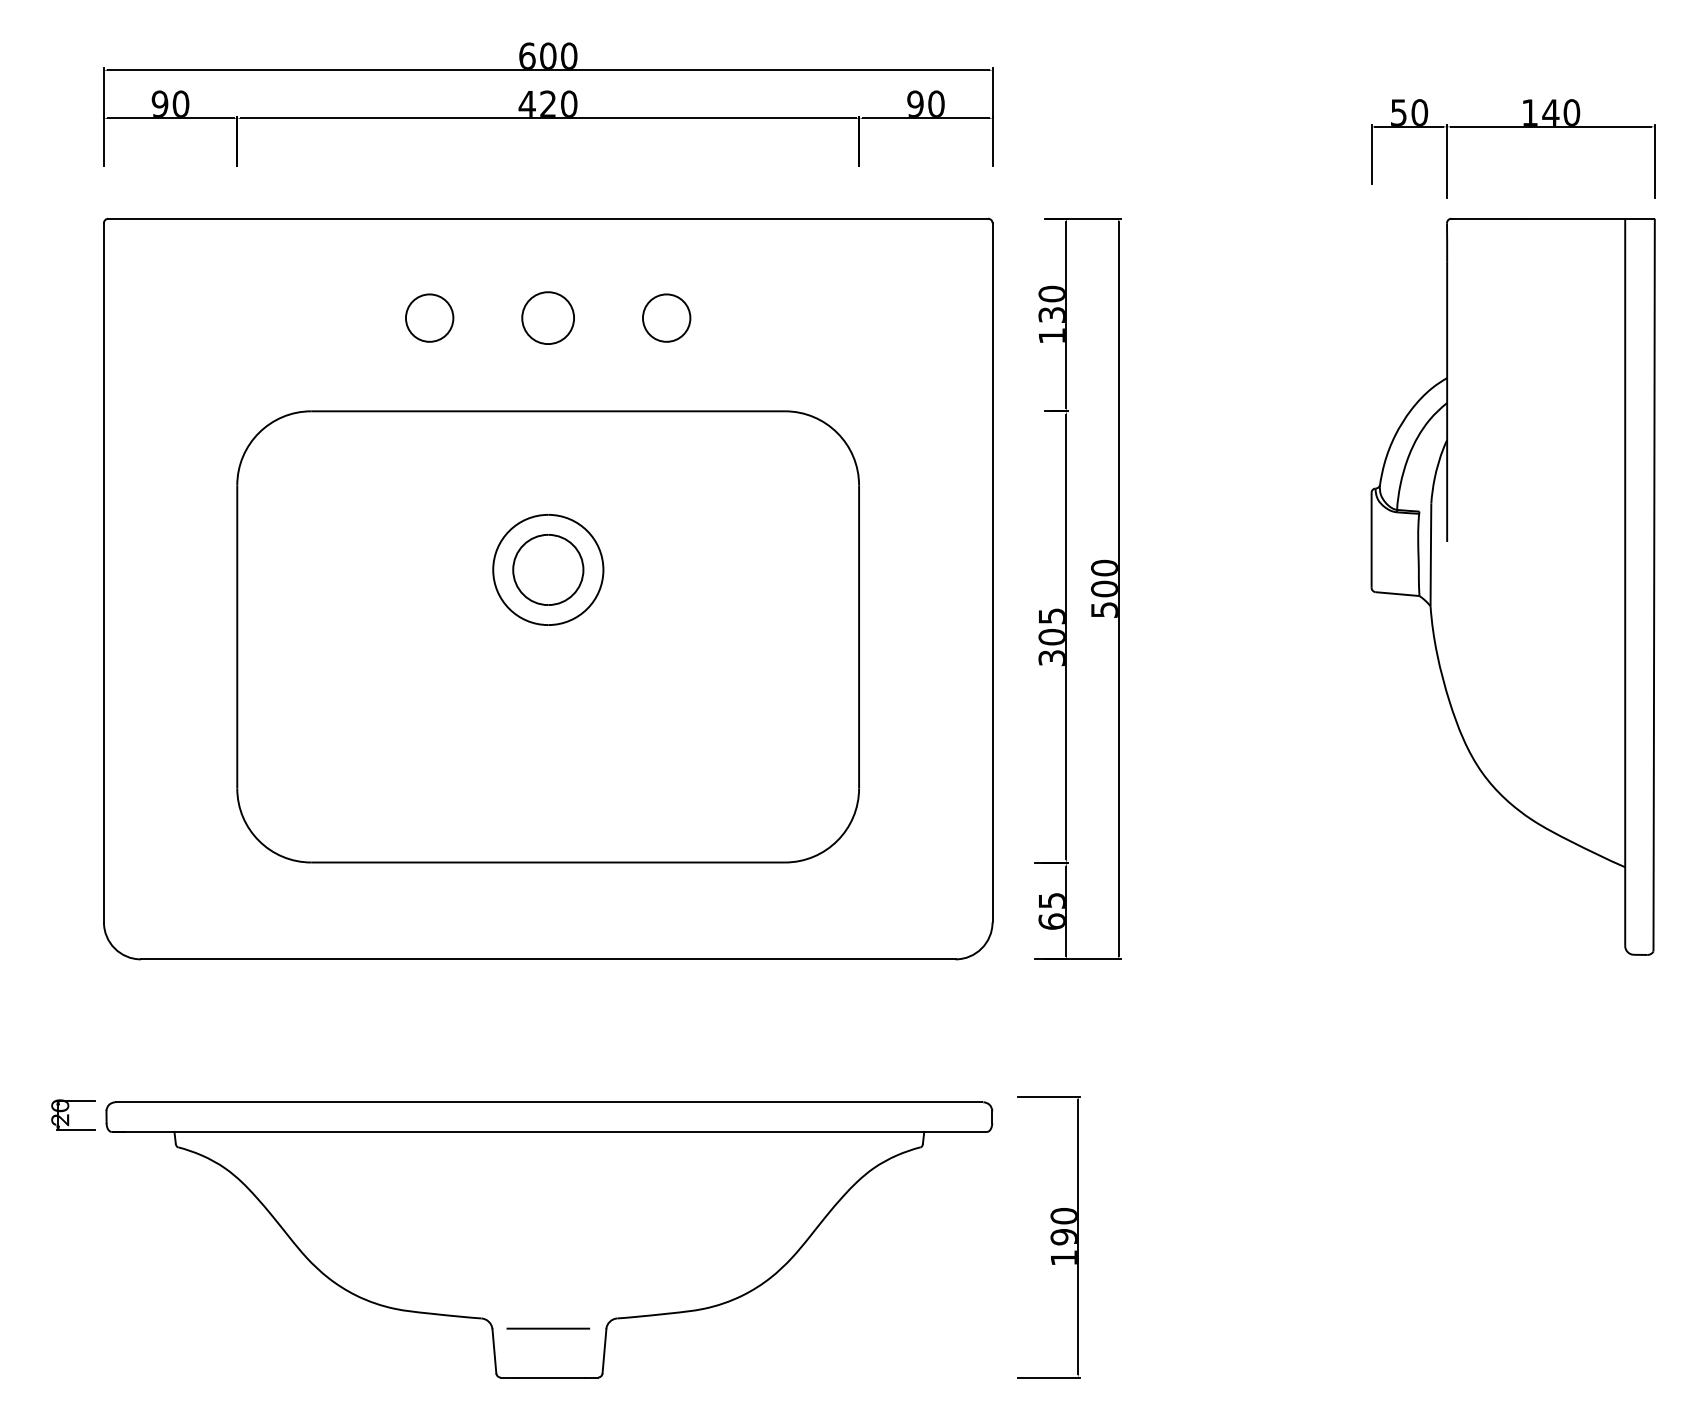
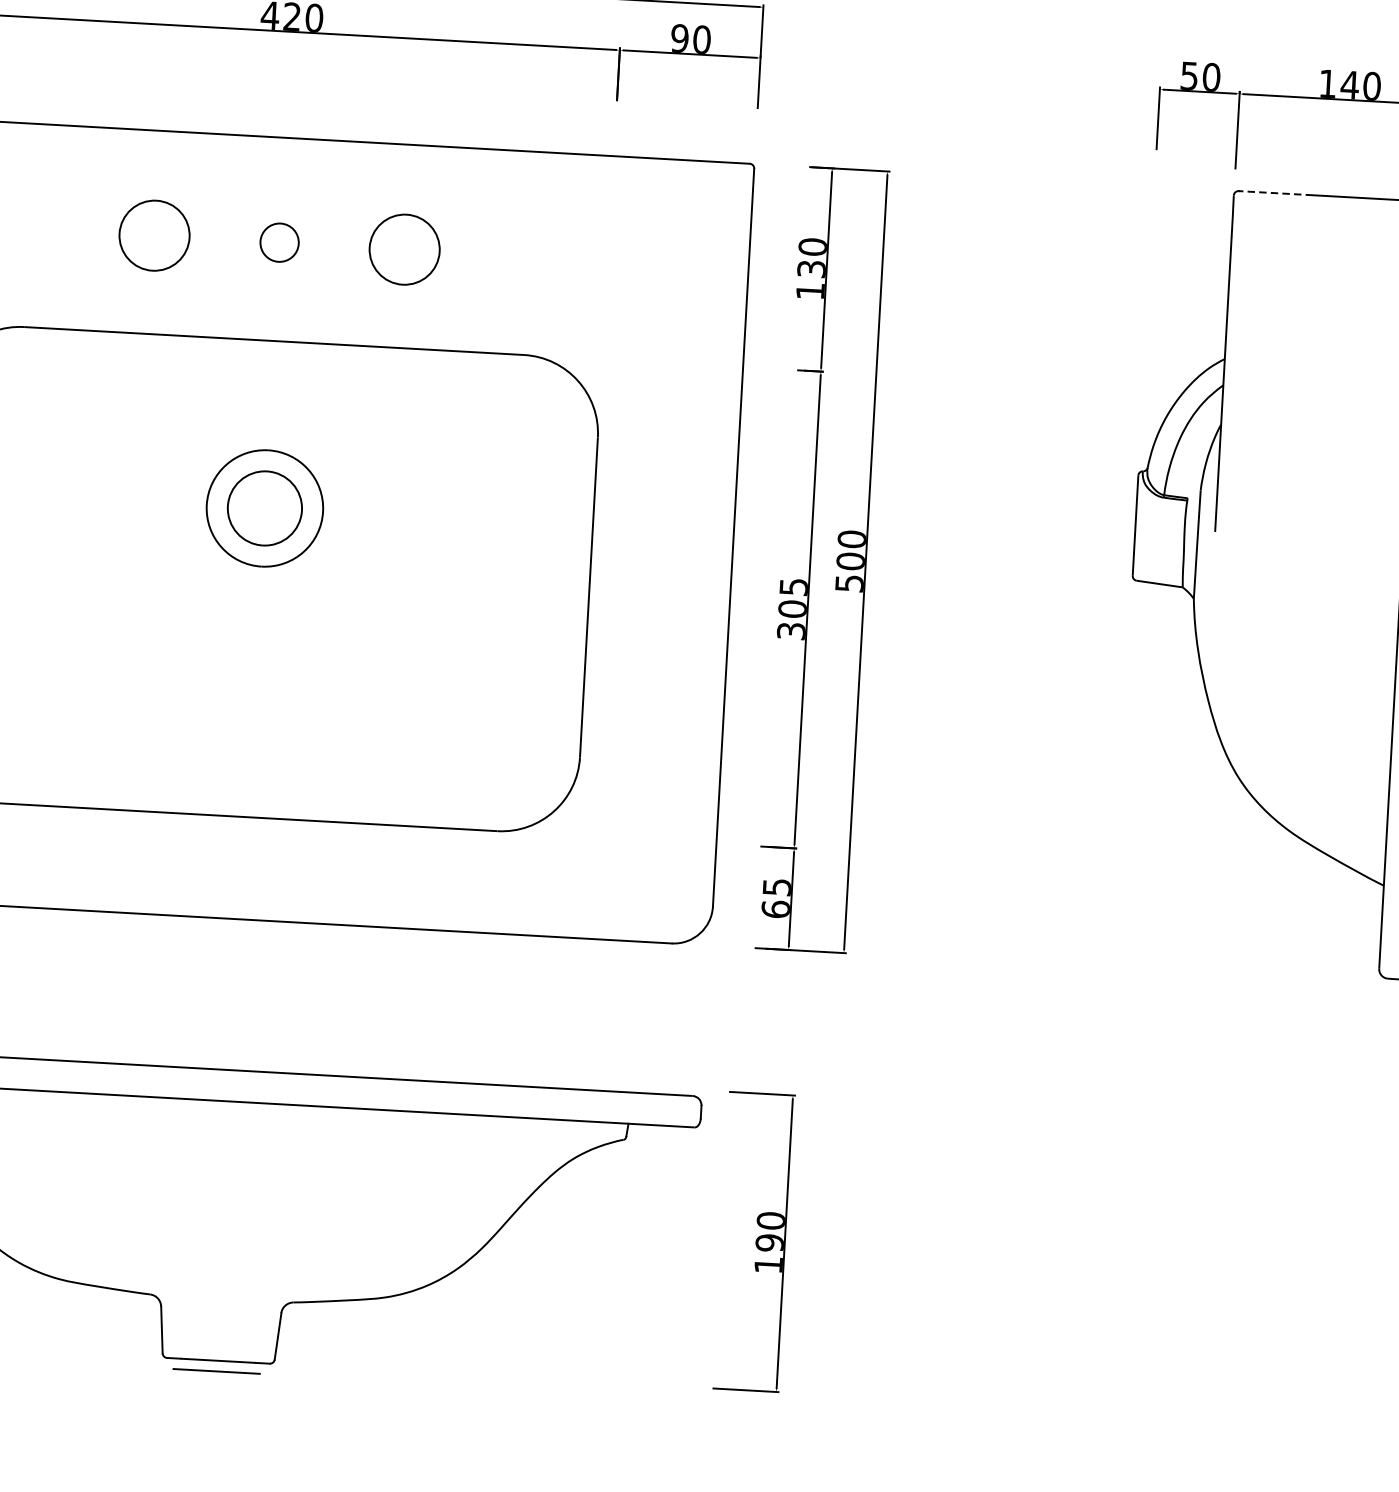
line: (1486, 218) -> (1275, 192), solid -> dashed
circle: (429, 317) -> (154, 235), size x1.4
circle: (666, 317) -> (404, 249), size x1.4
circle: (548, 318) -> (279, 243), size x0.7
line: (547, 1328) -> (215, 1371), moved

